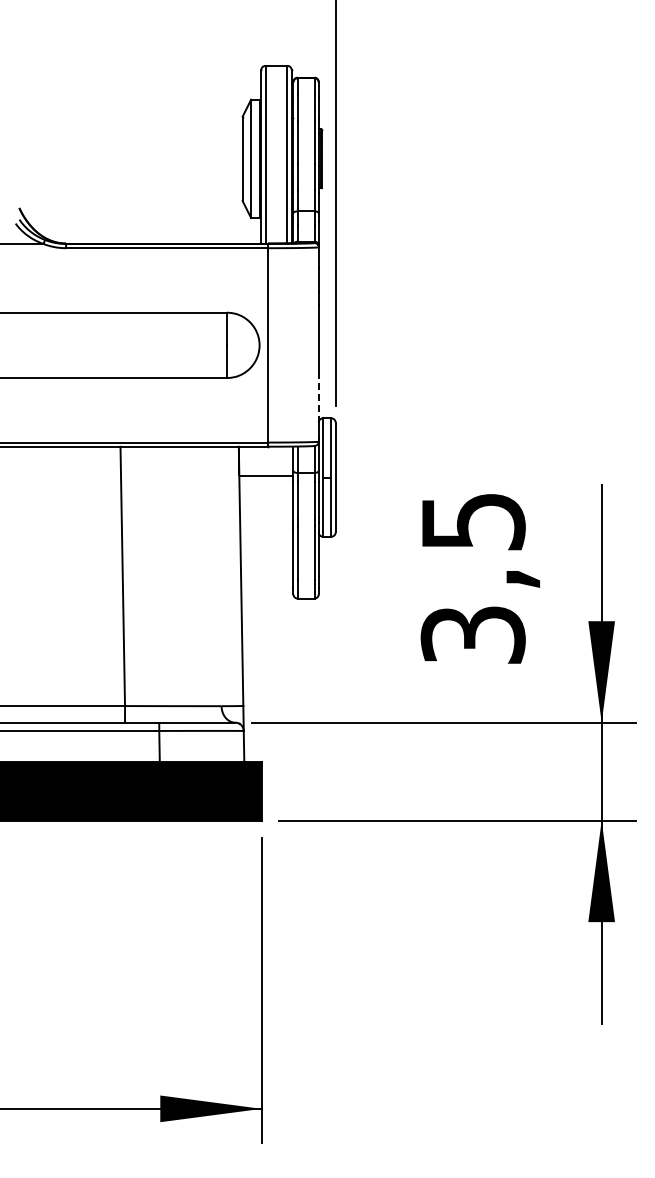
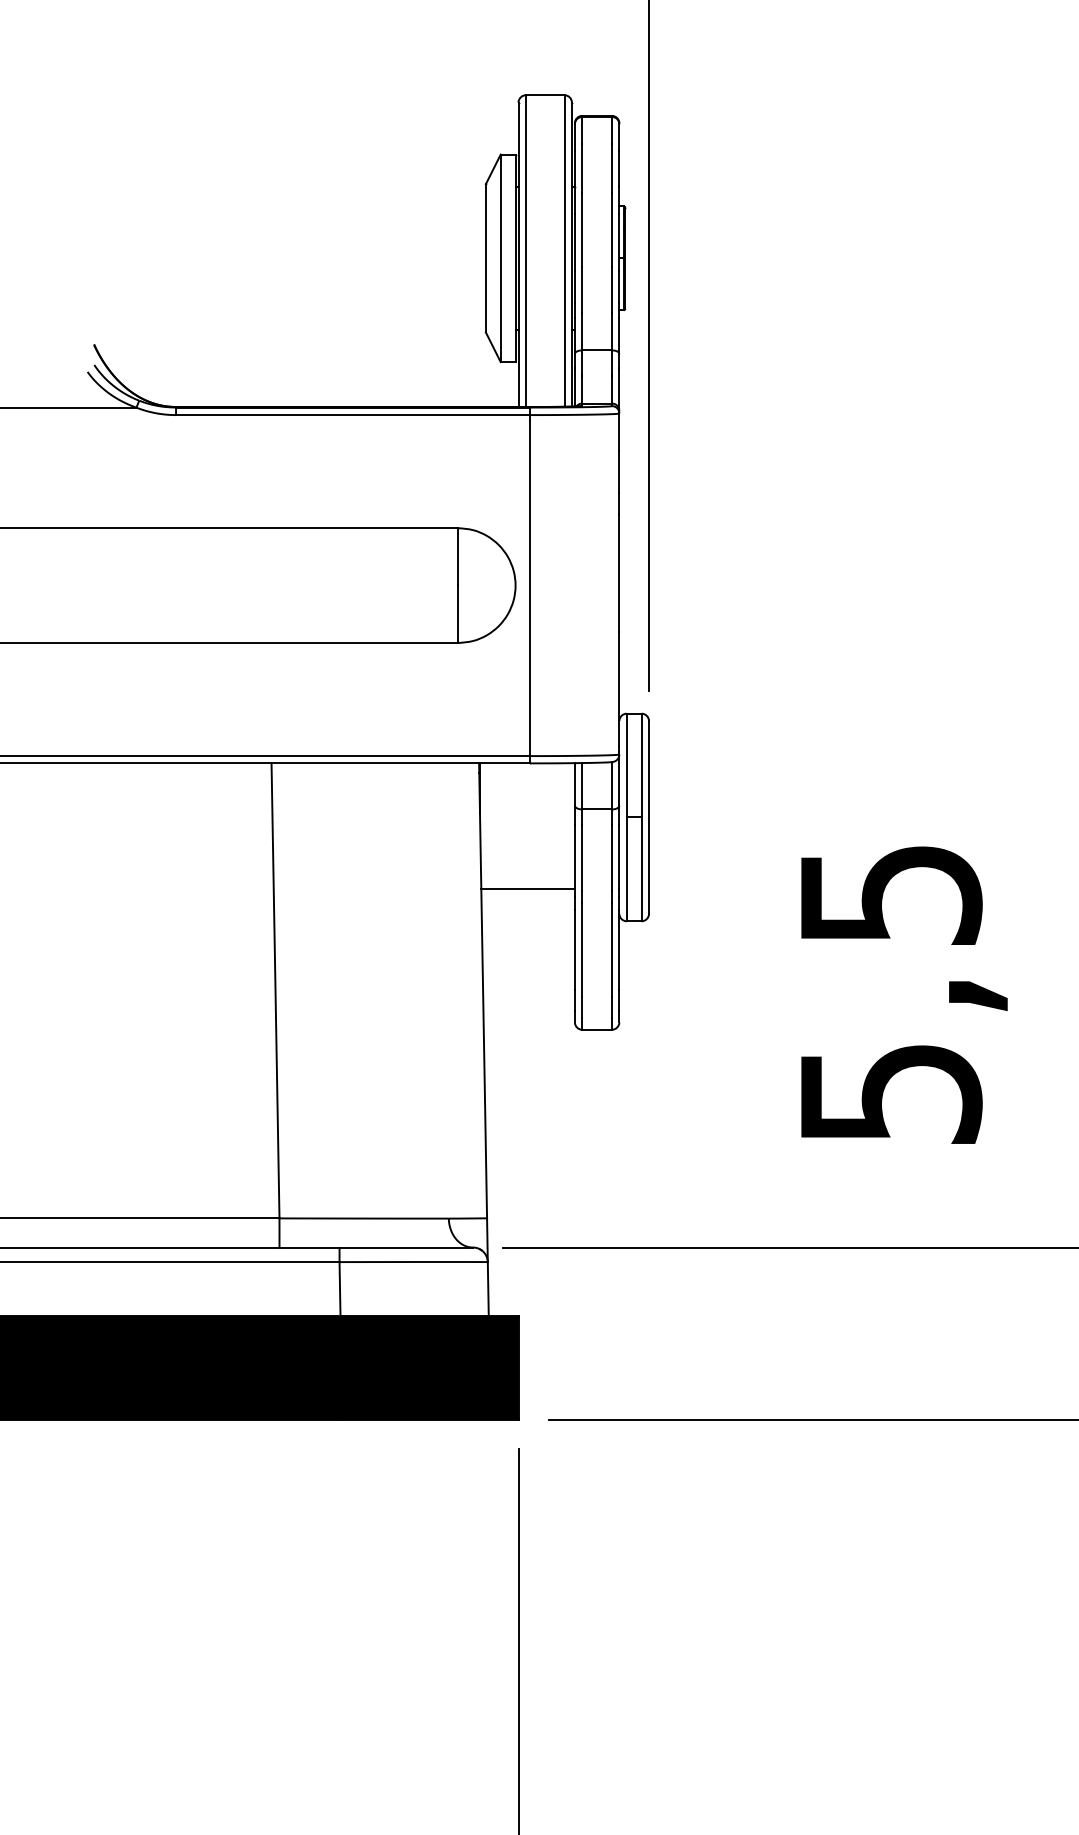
line: (318, 397) -> (618, 677), dashed -> solid
line: (266, 476) -> (527, 889), moved
text: (472, 634) -> (889, 1092), 3,5 -> 5,5

